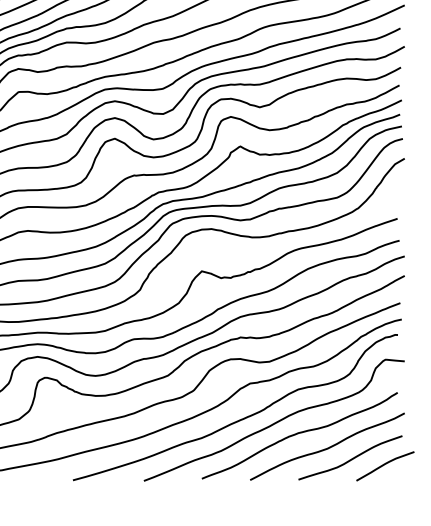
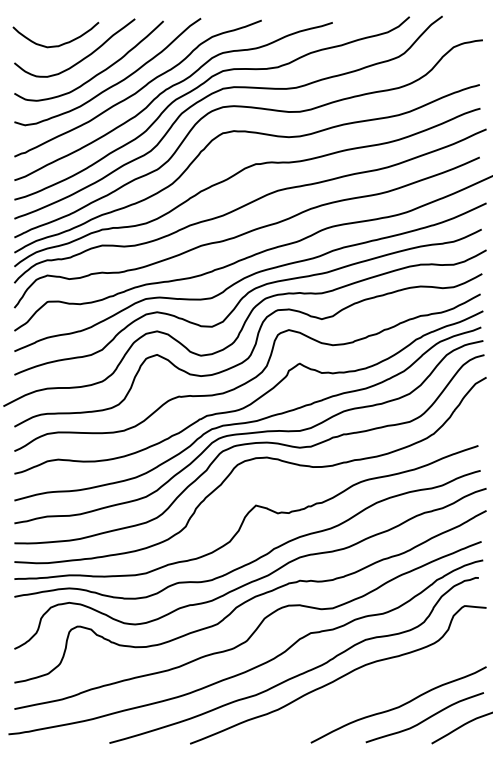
curve: (299, 434) -> (366, 690), removed

